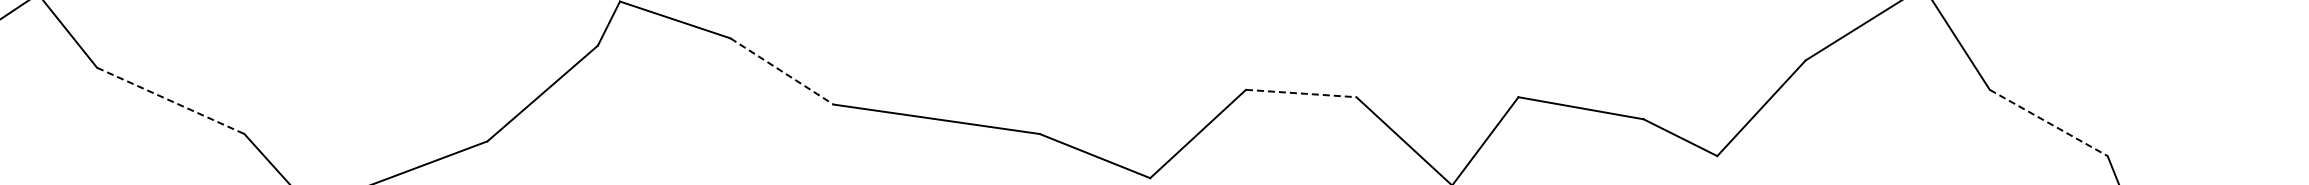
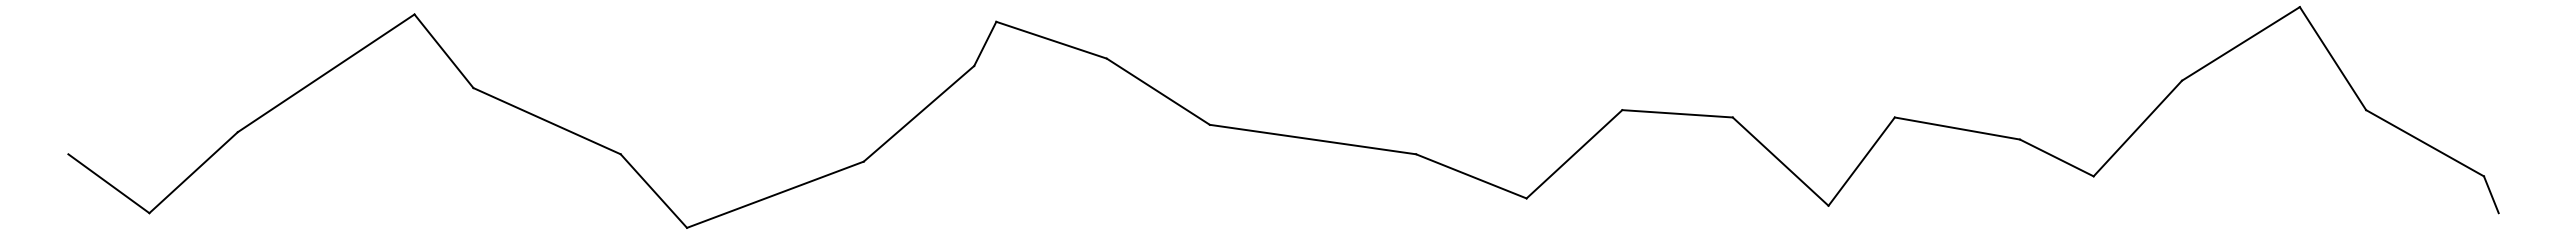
line: (782, 72) -> (1158, 92), dashed -> solid
line: (1302, 93) -> (1678, 113), dashed -> solid
line: (171, 101) -> (547, 121), dashed -> solid
line: (2049, 123) -> (2425, 143), dashed -> solid

